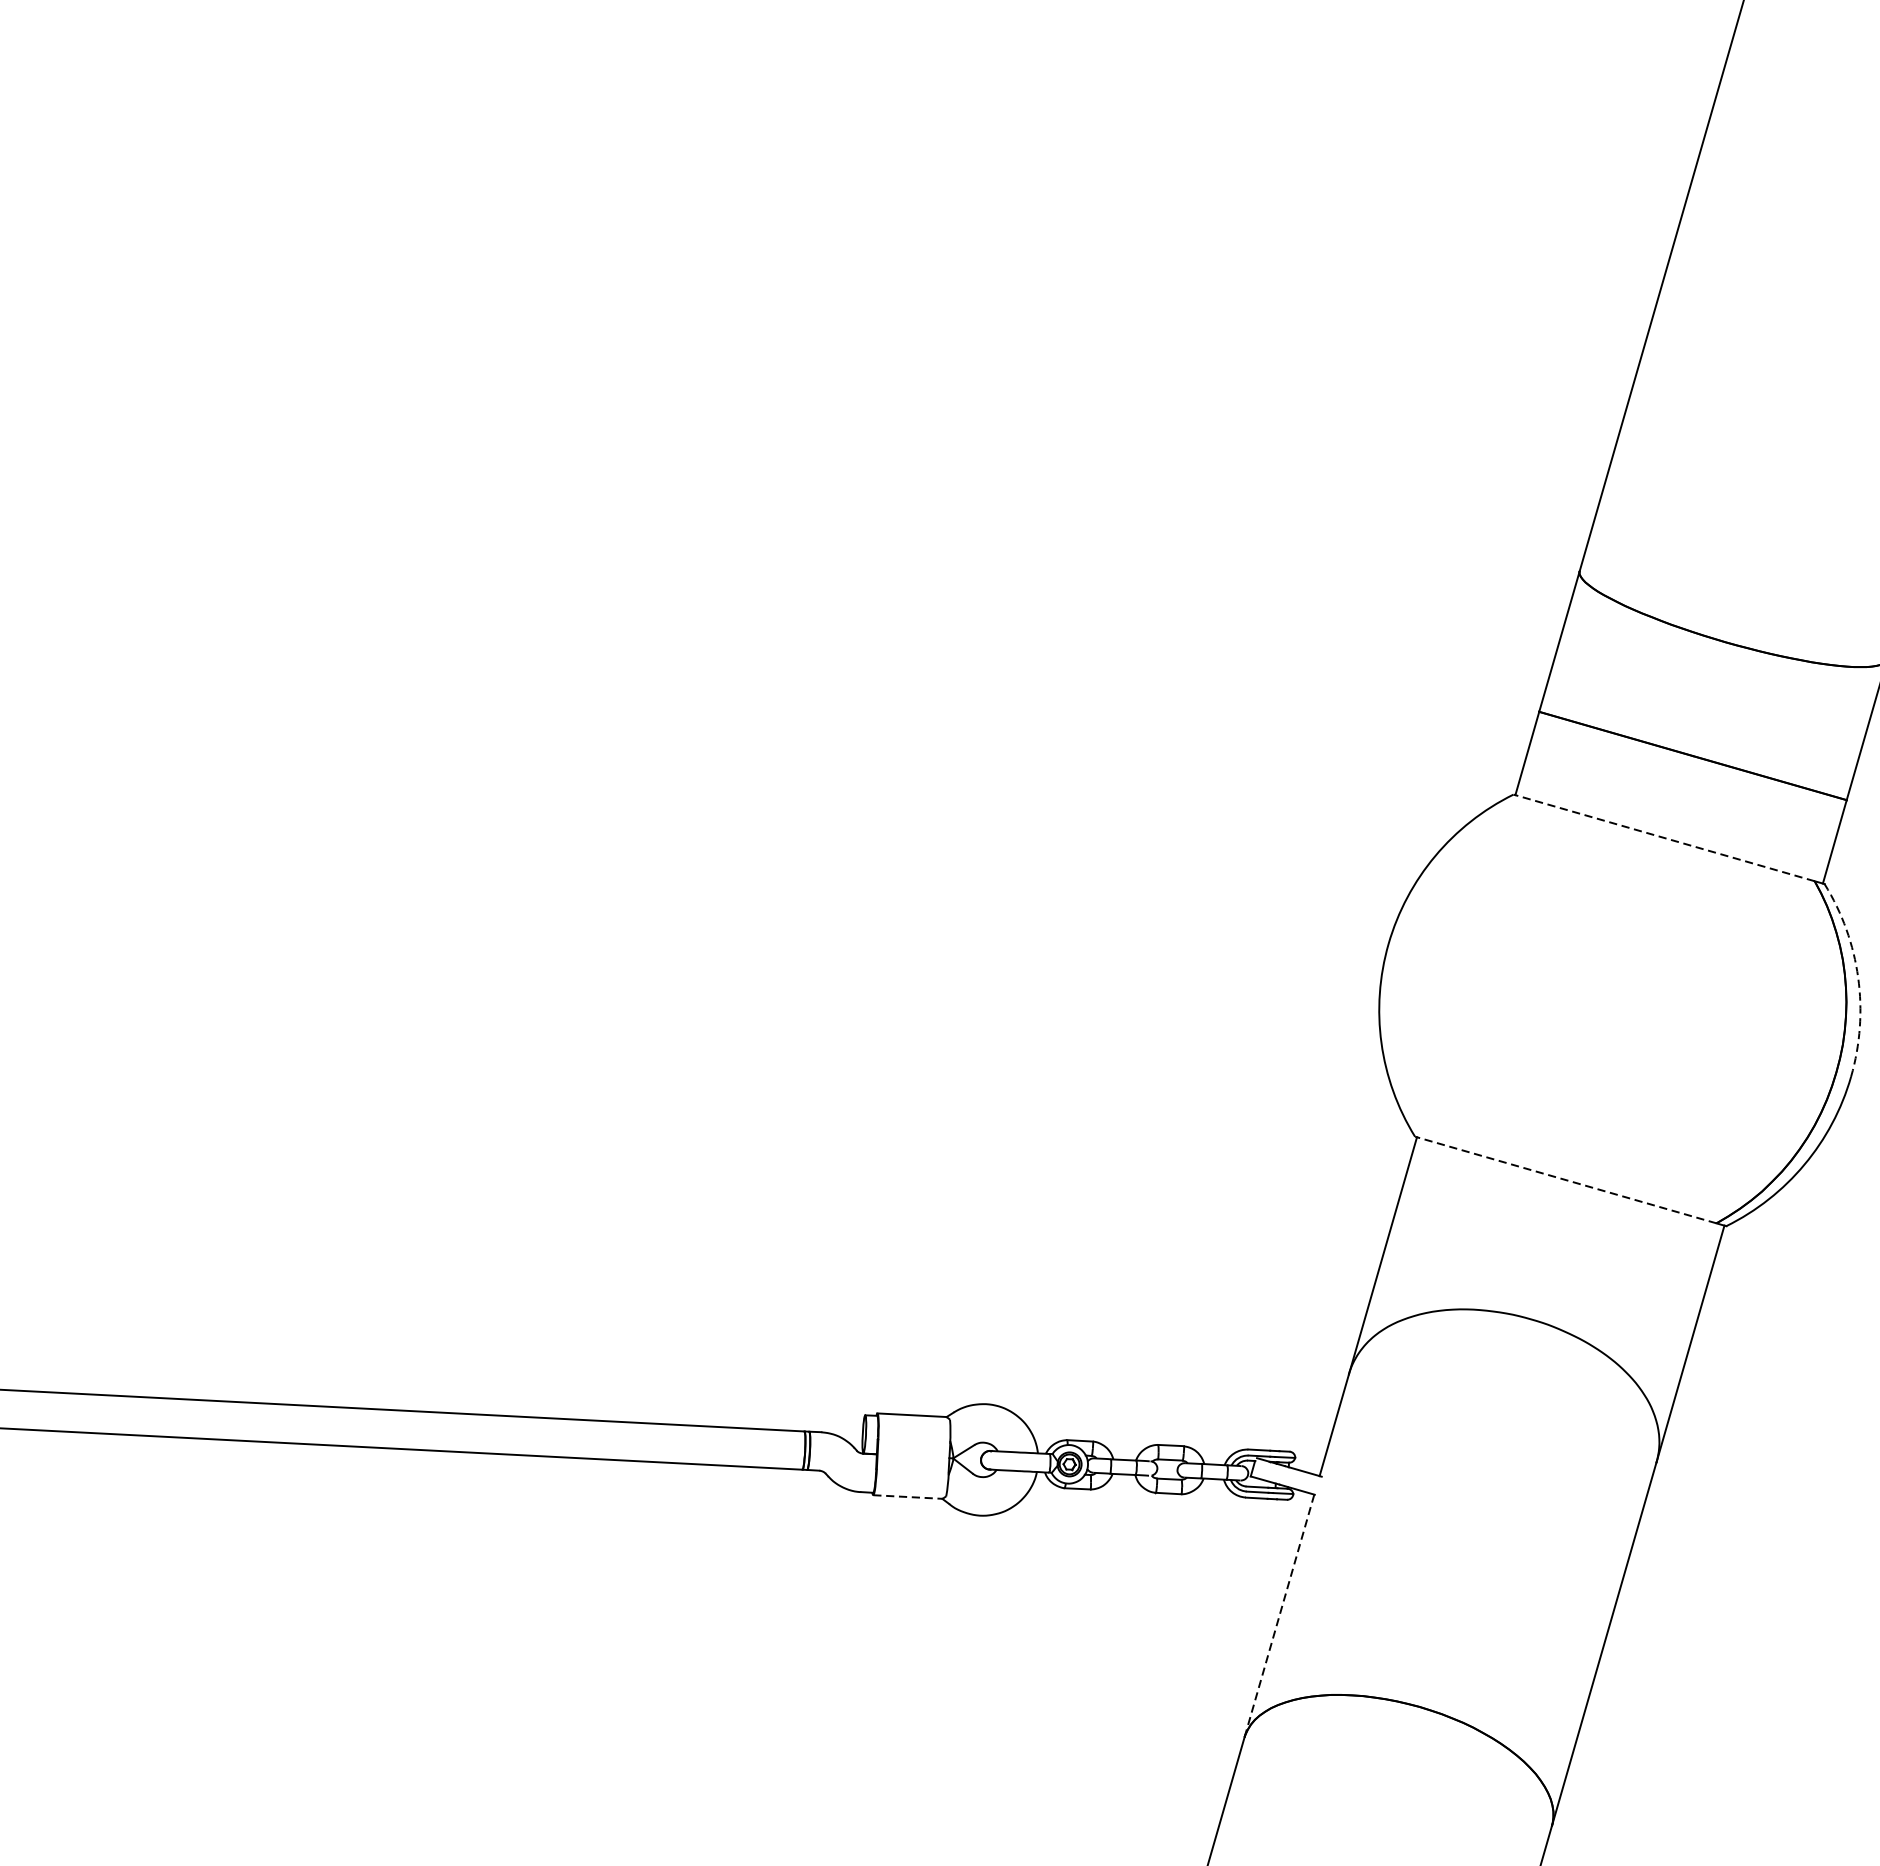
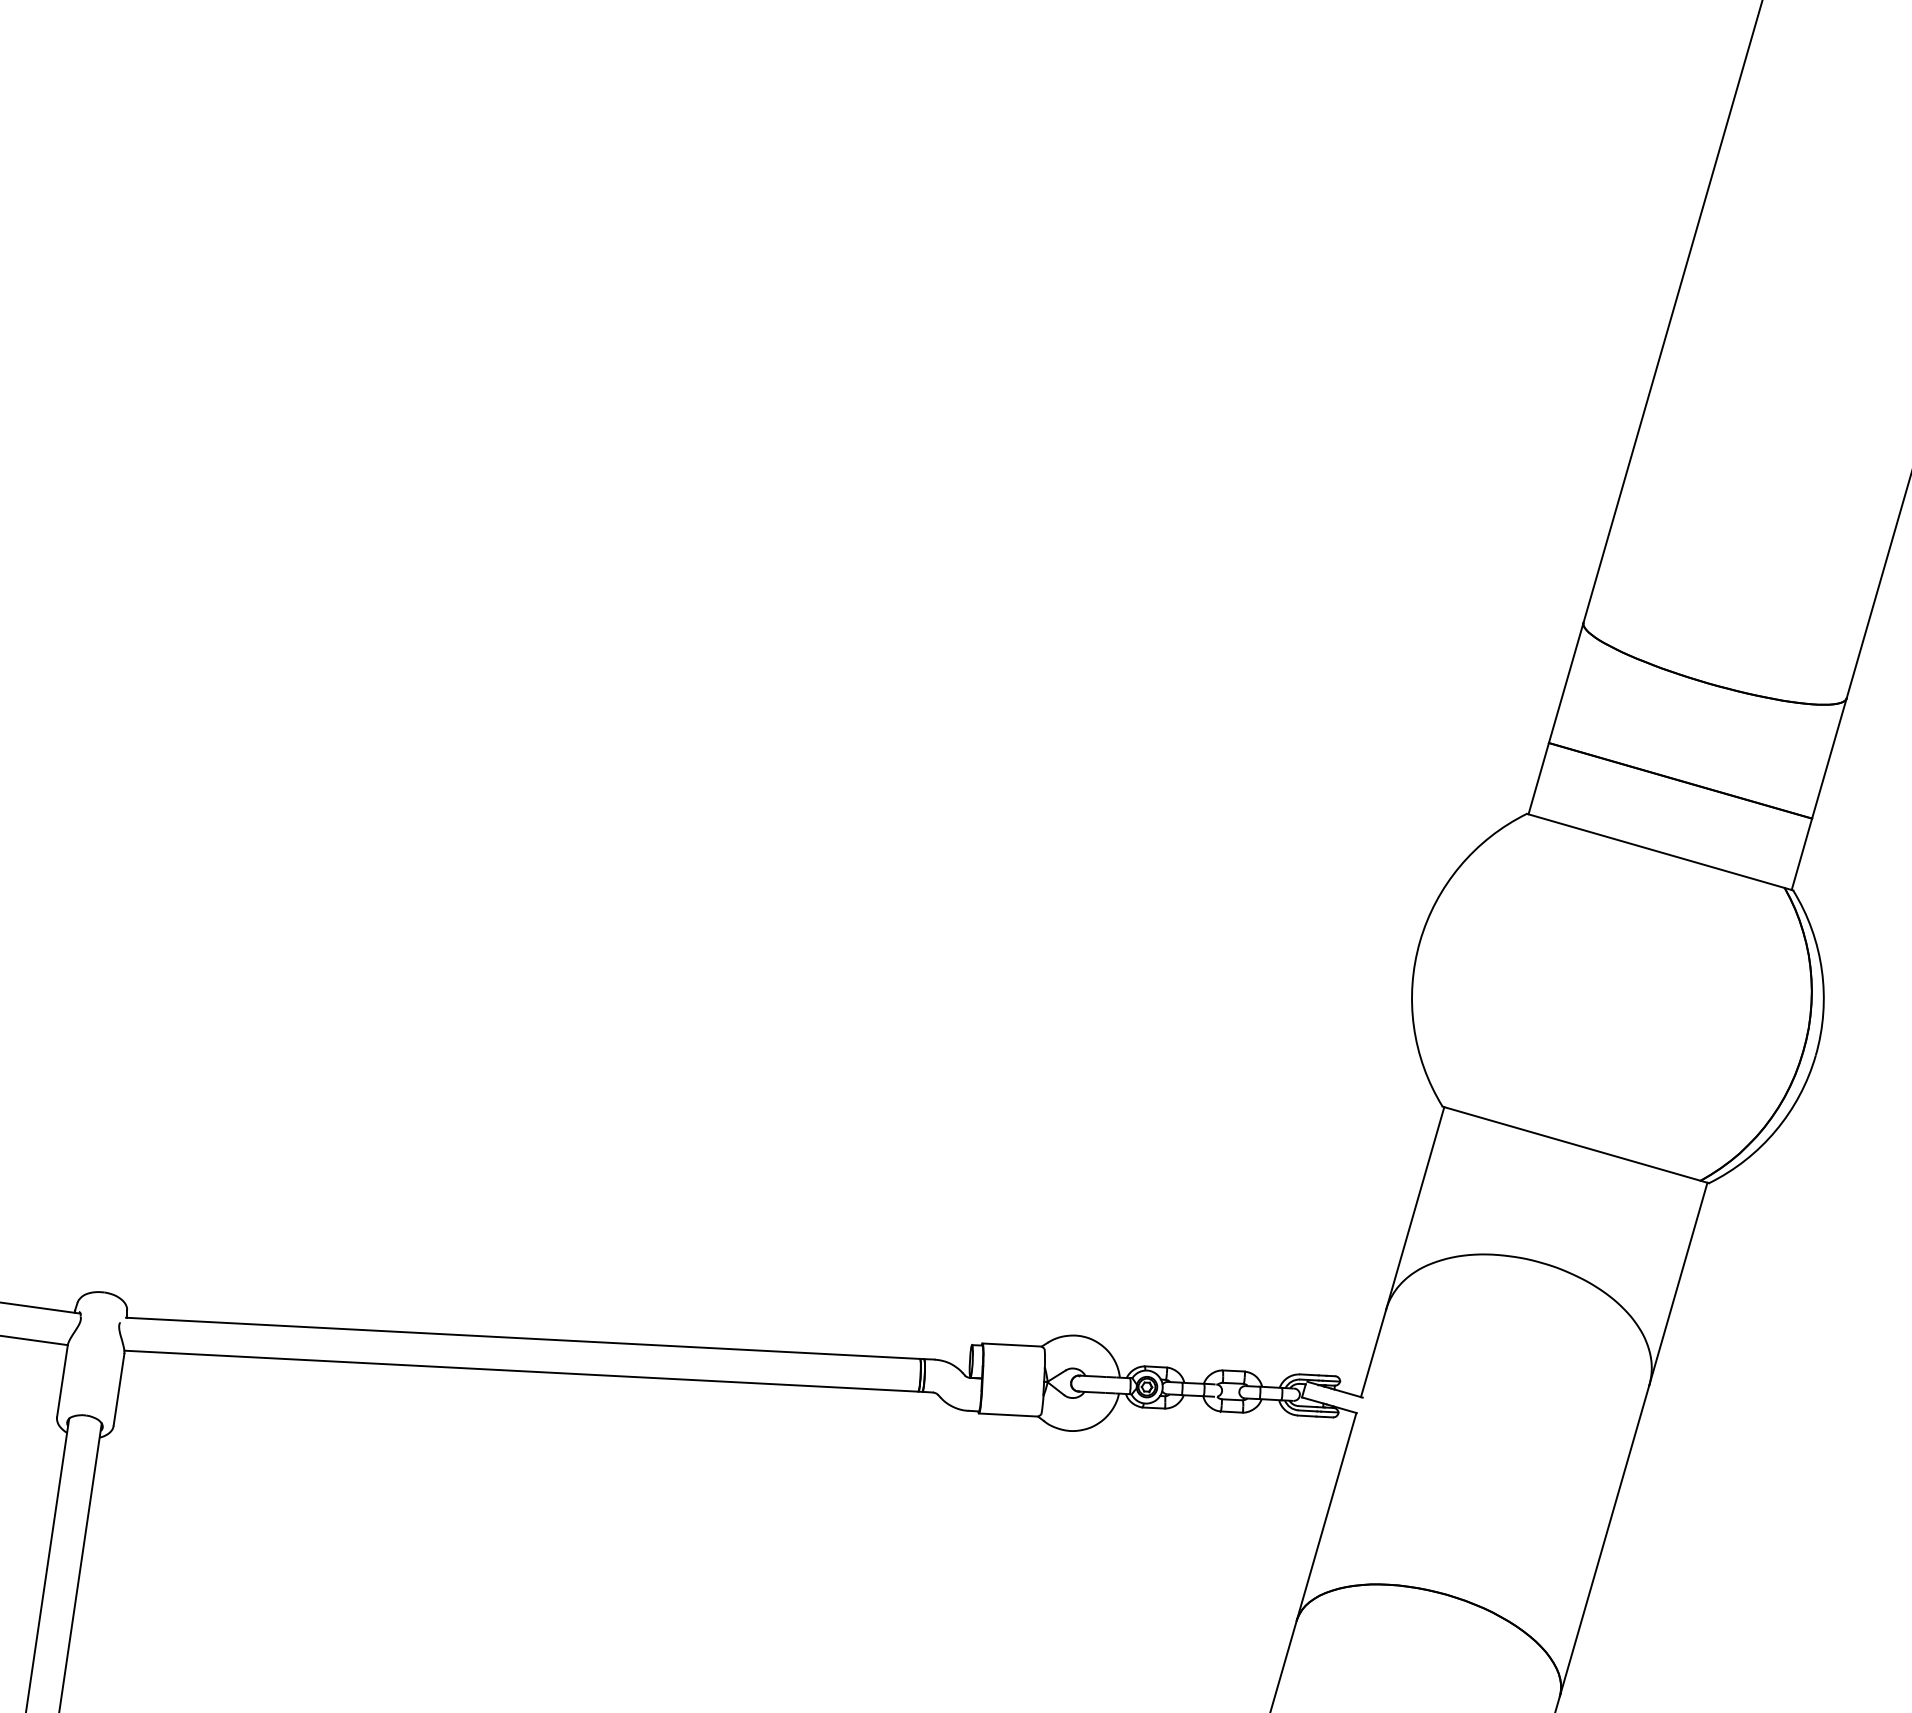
line: (1663, 837) -> (1655, 850), dashed -> solid
arc: (1857, 977) -> (1821, 970), dashed -> solid
line: (1565, 1179) -> (1571, 1143), dashed -> solid
line: (907, 1497) -> (1008, 1415), dashed -> solid
line: (1279, 1616) -> (1326, 1517), dashed -> solid

